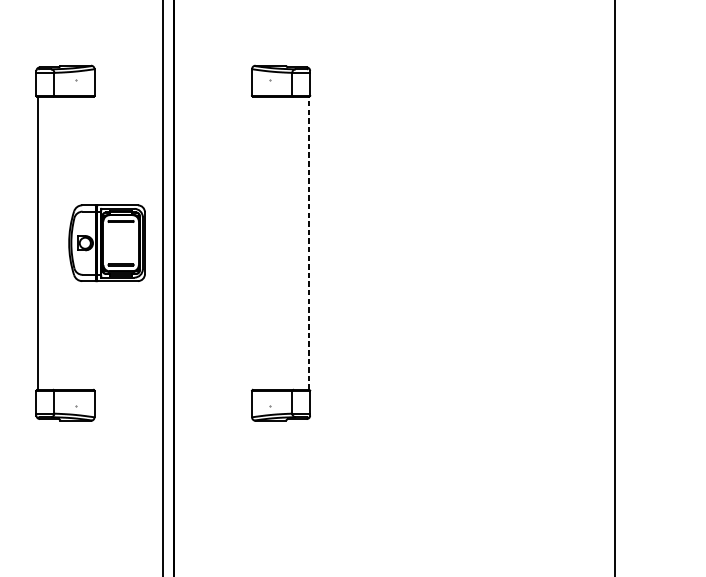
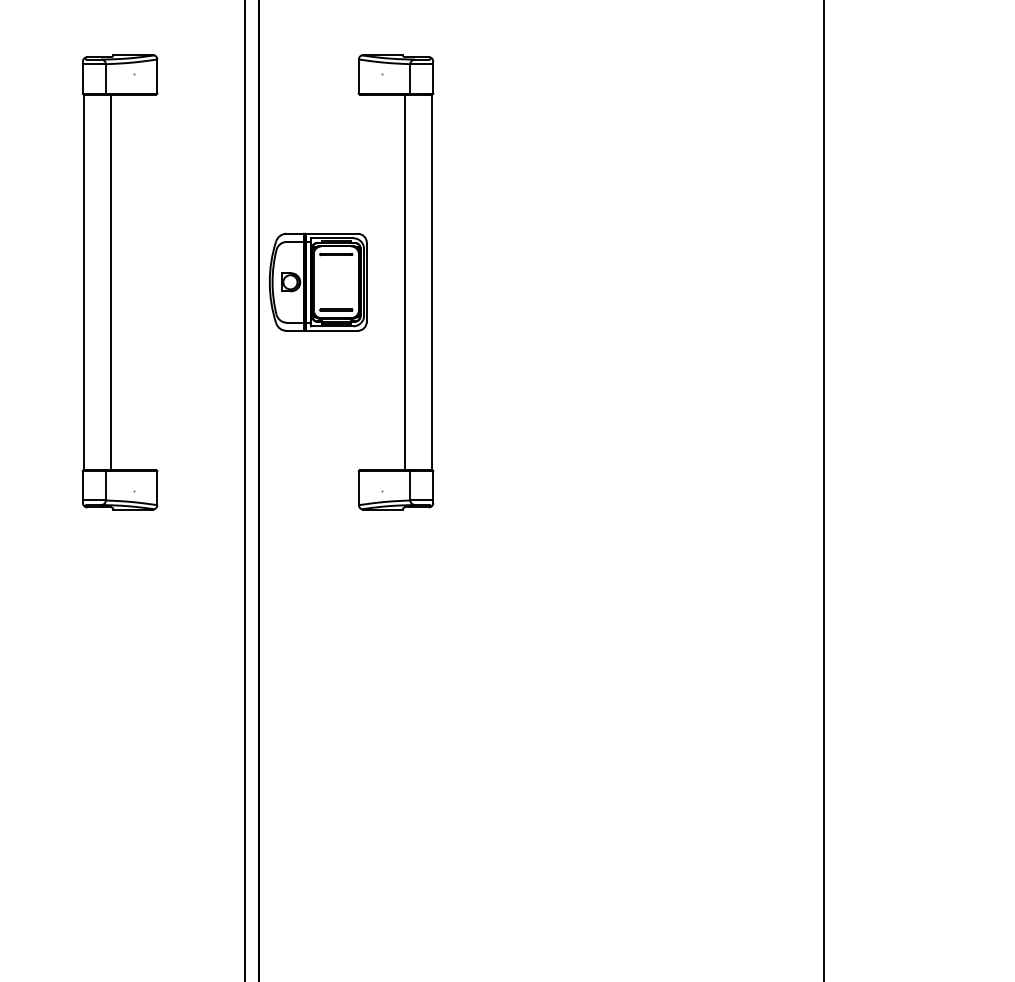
part: (107, 242) -> (318, 281), moved
line: (58, 243) -> (111, 282), added
line: (288, 243) -> (405, 282), added
line: (308, 243) -> (431, 282), dashed -> solid

